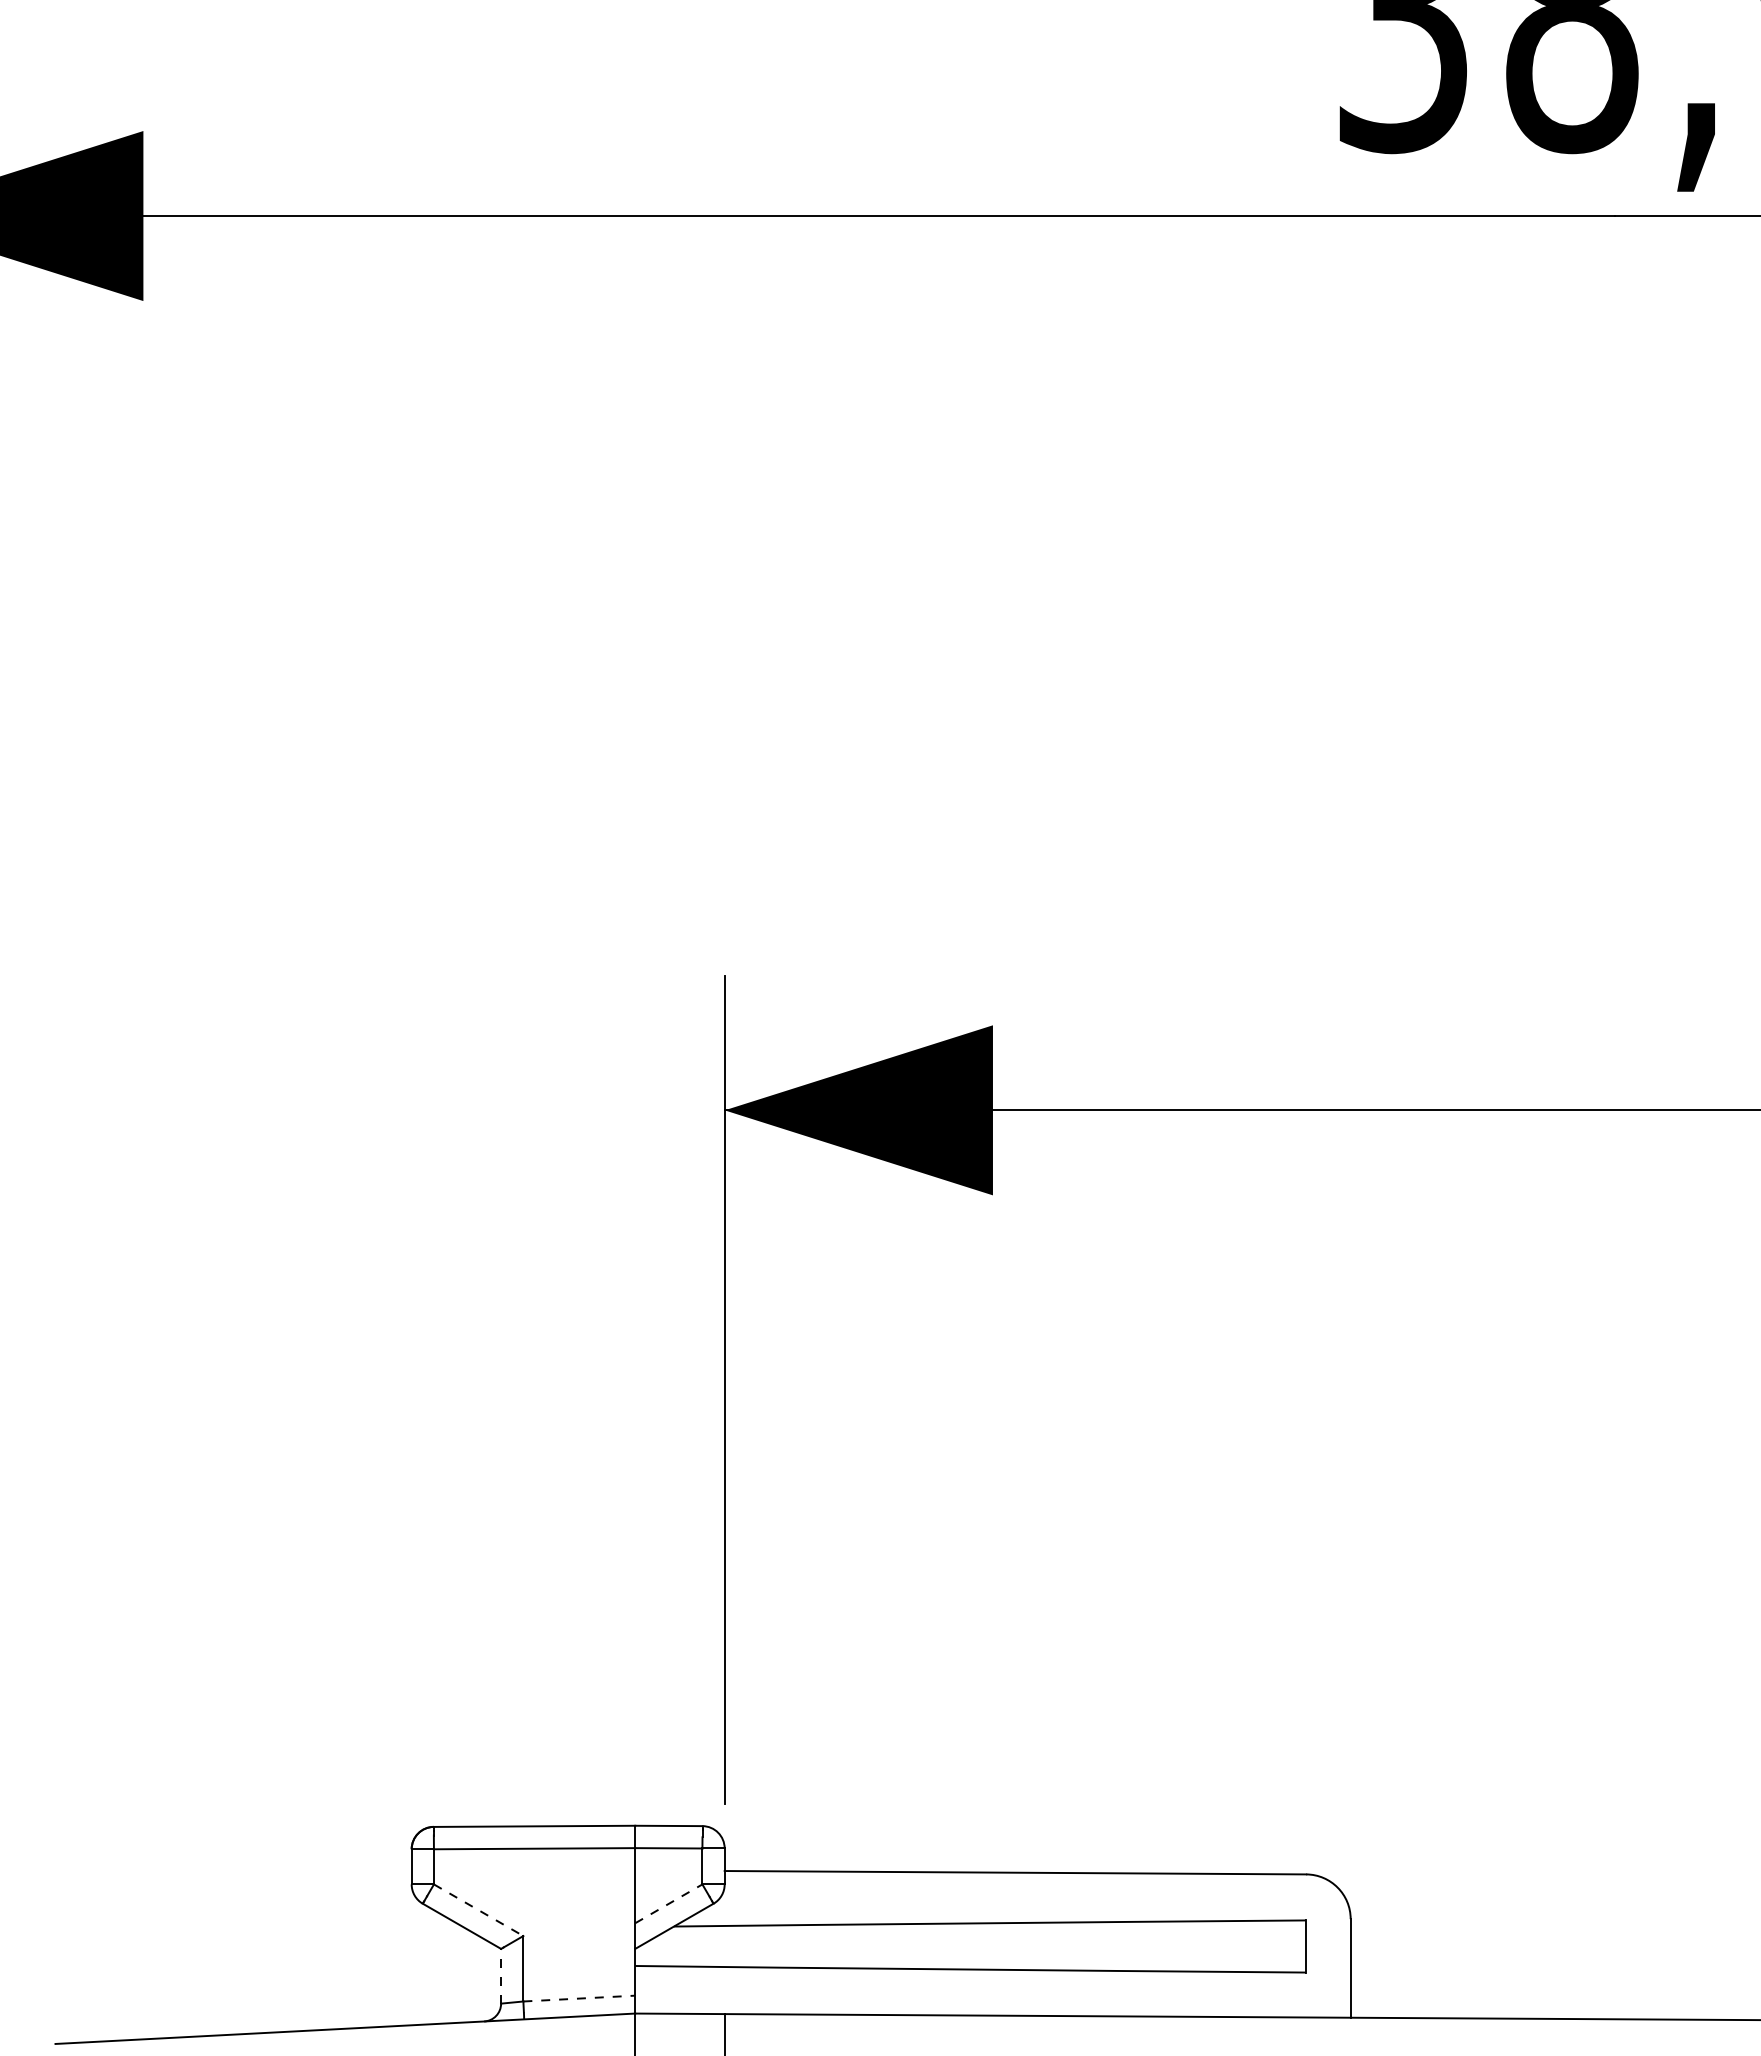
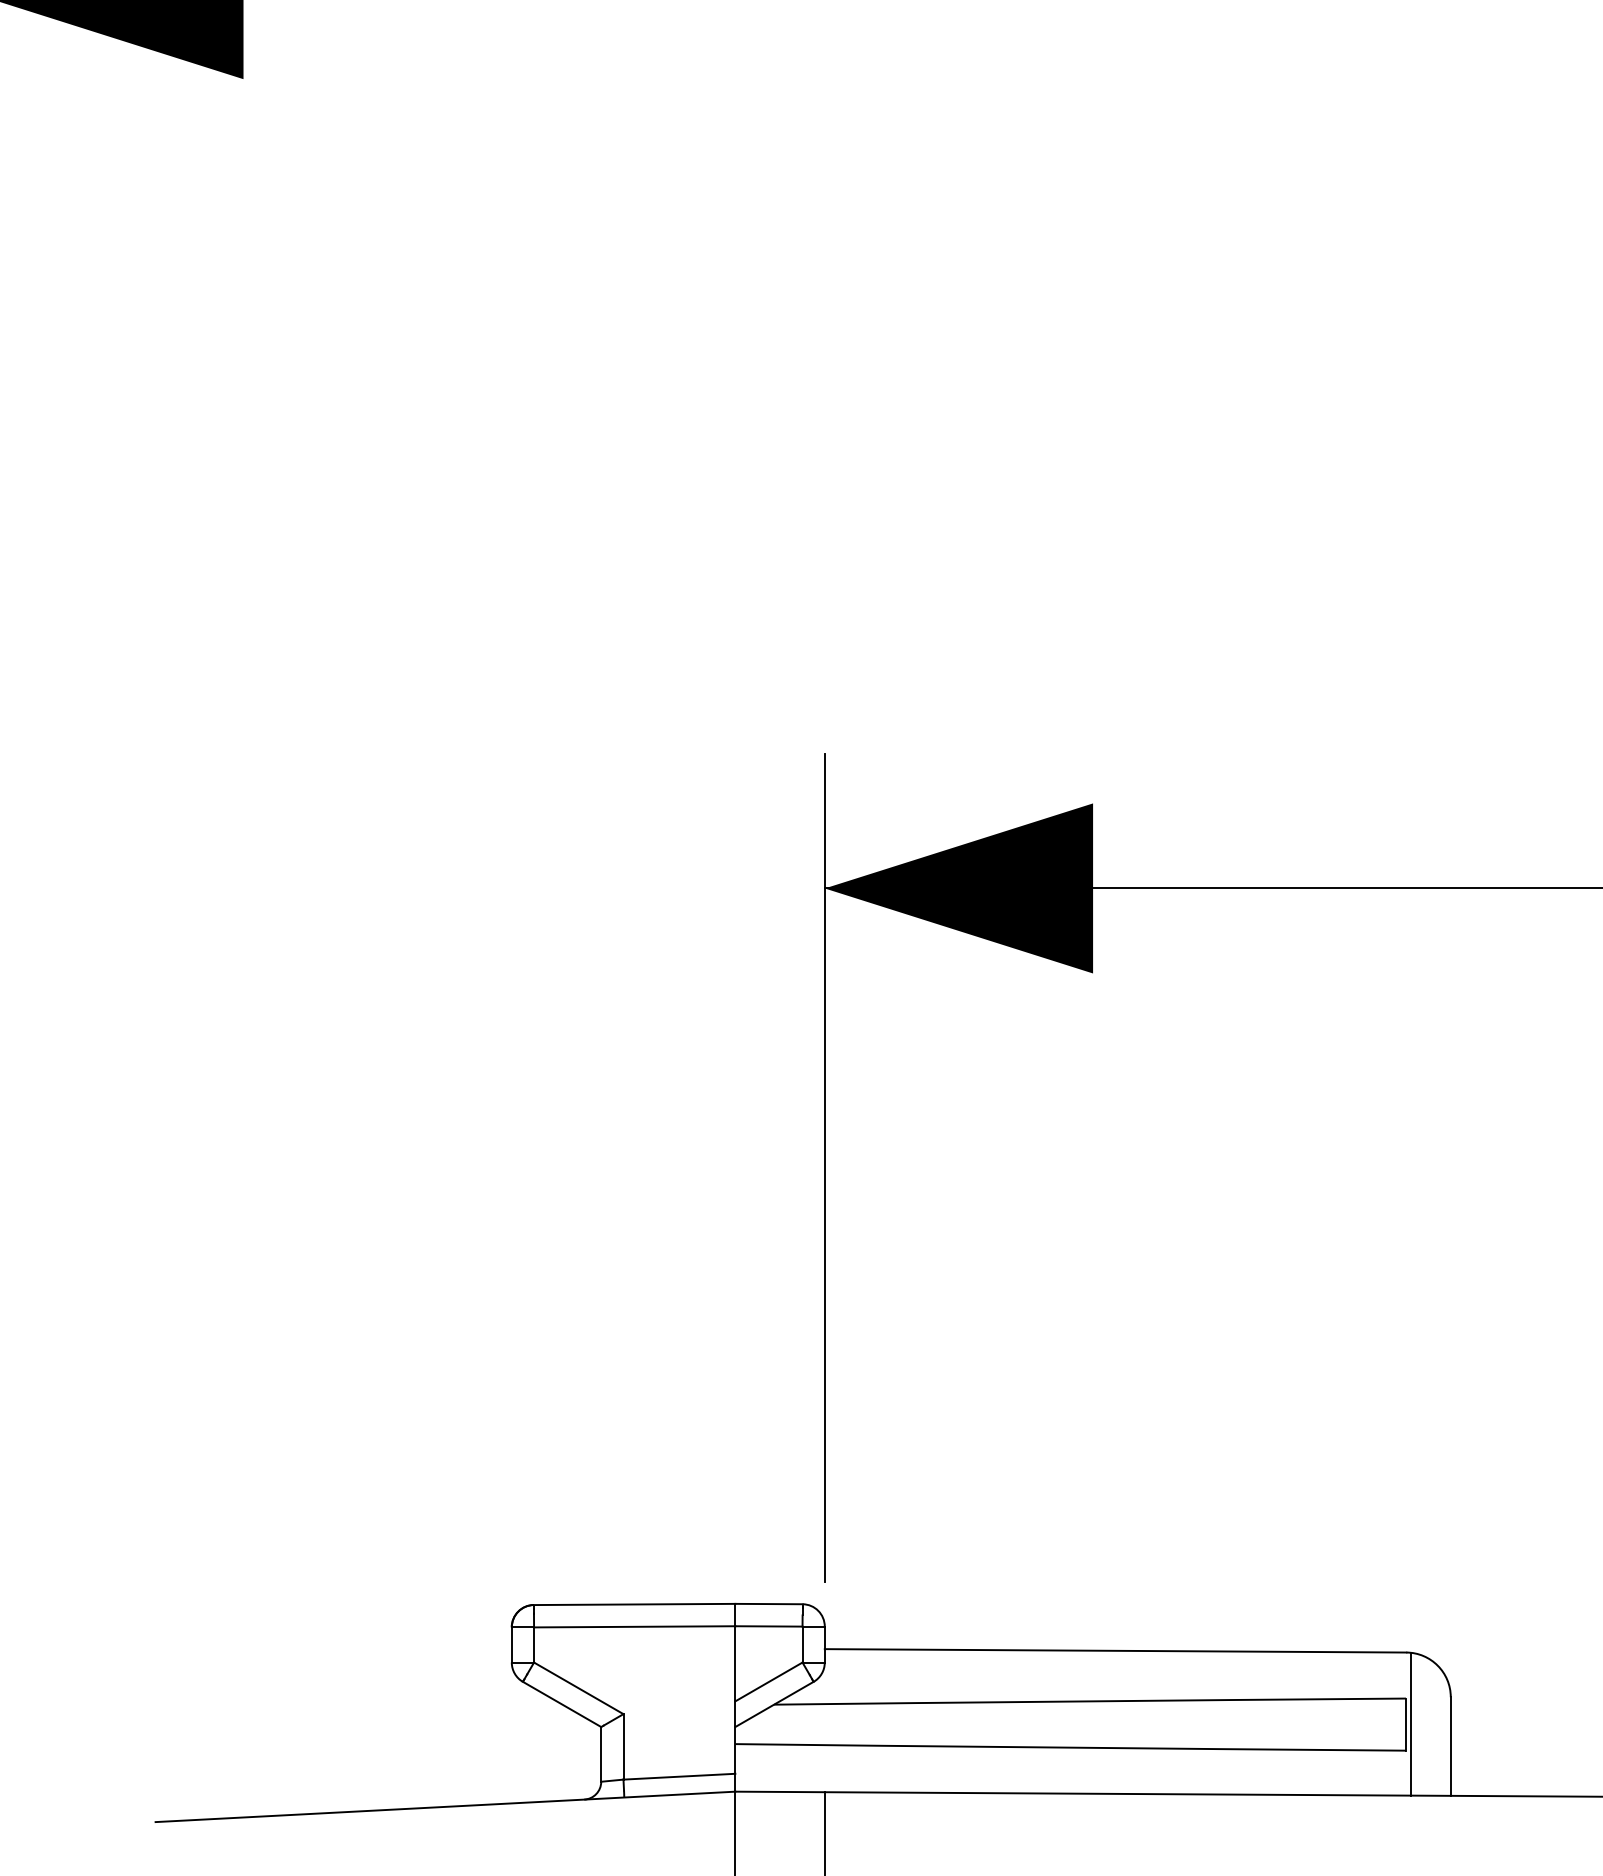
line: (668, 1903) -> (768, 1681), dashed -> solid
line: (478, 1910) -> (578, 1688), dashed -> solid
line: (1310, 1945) -> (1410, 1723), added
line: (501, 1975) -> (601, 1753), dashed -> solid
line: (579, 1998) -> (679, 1776), dashed -> solid

